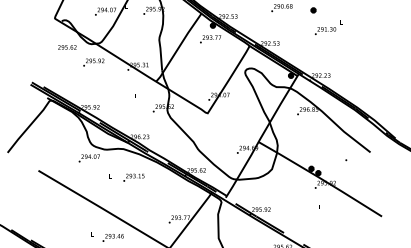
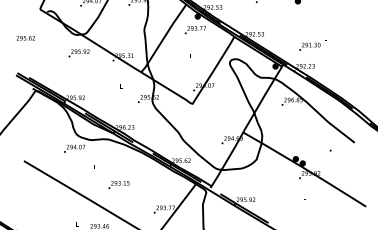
text: (328, 27) -> (312, 43), moved
text: (67, 47) -> (25, 38), moved
text: (133, 177) -> (118, 184), moved

